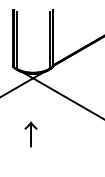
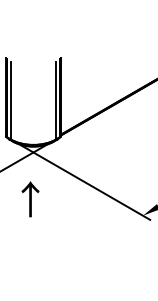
text: (30, 134) -> (30, 199), moved

